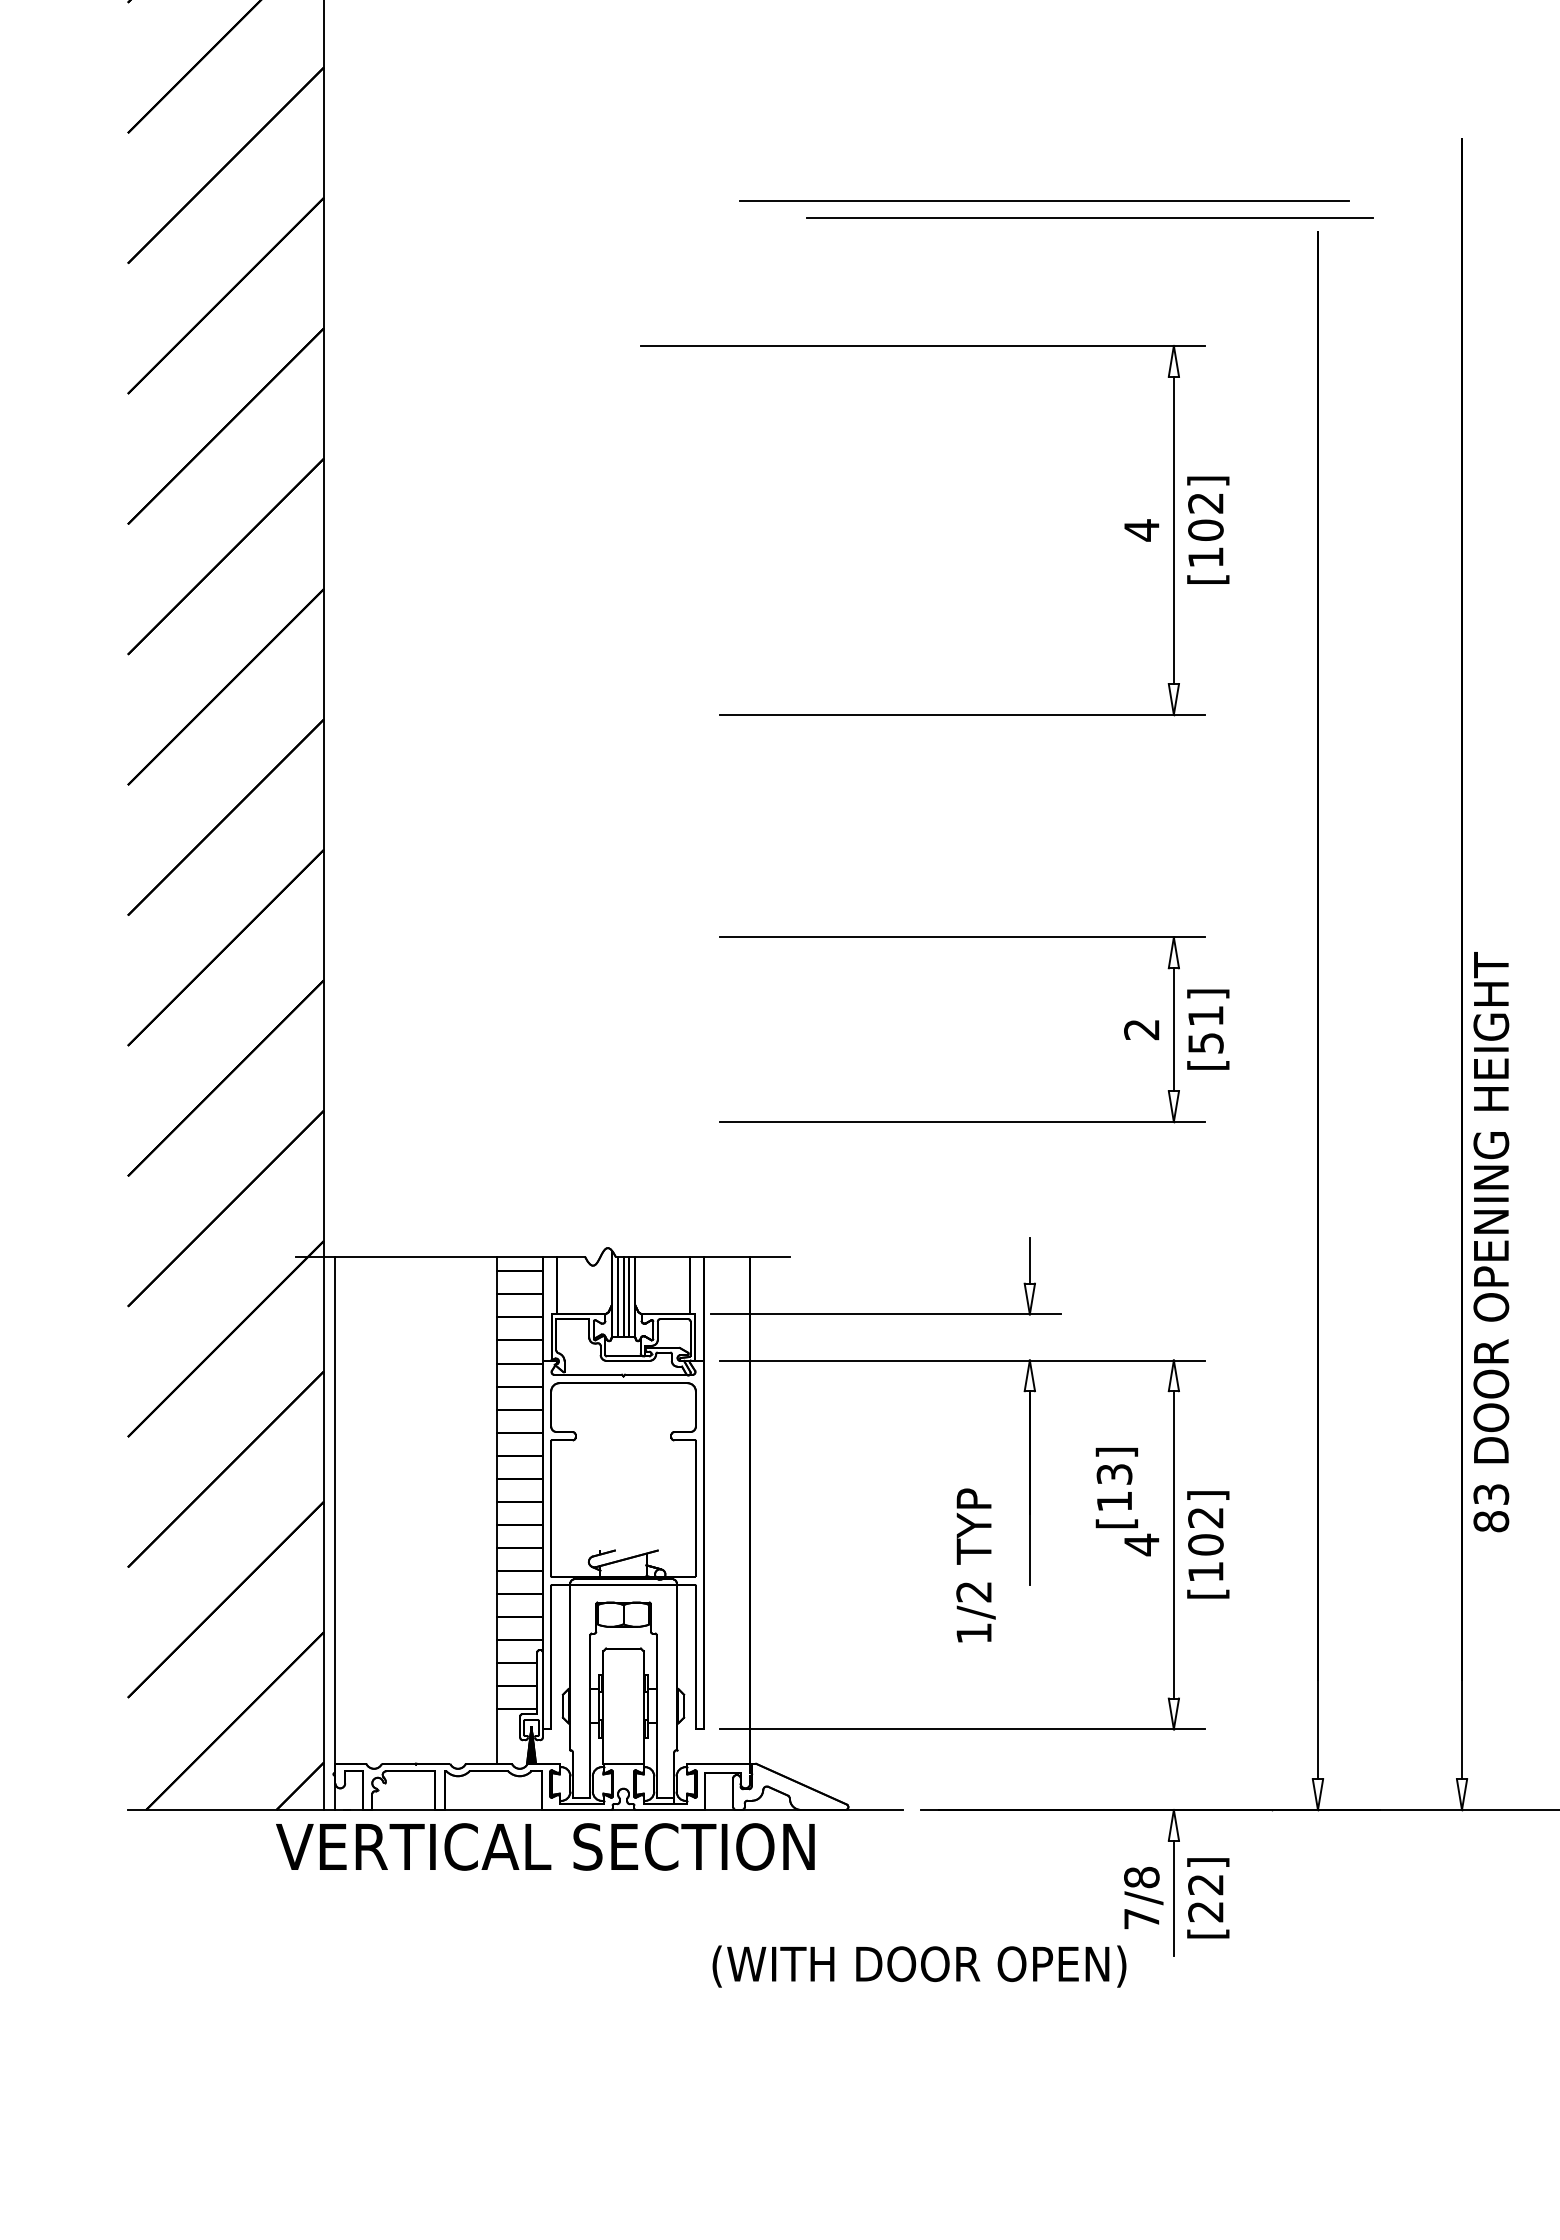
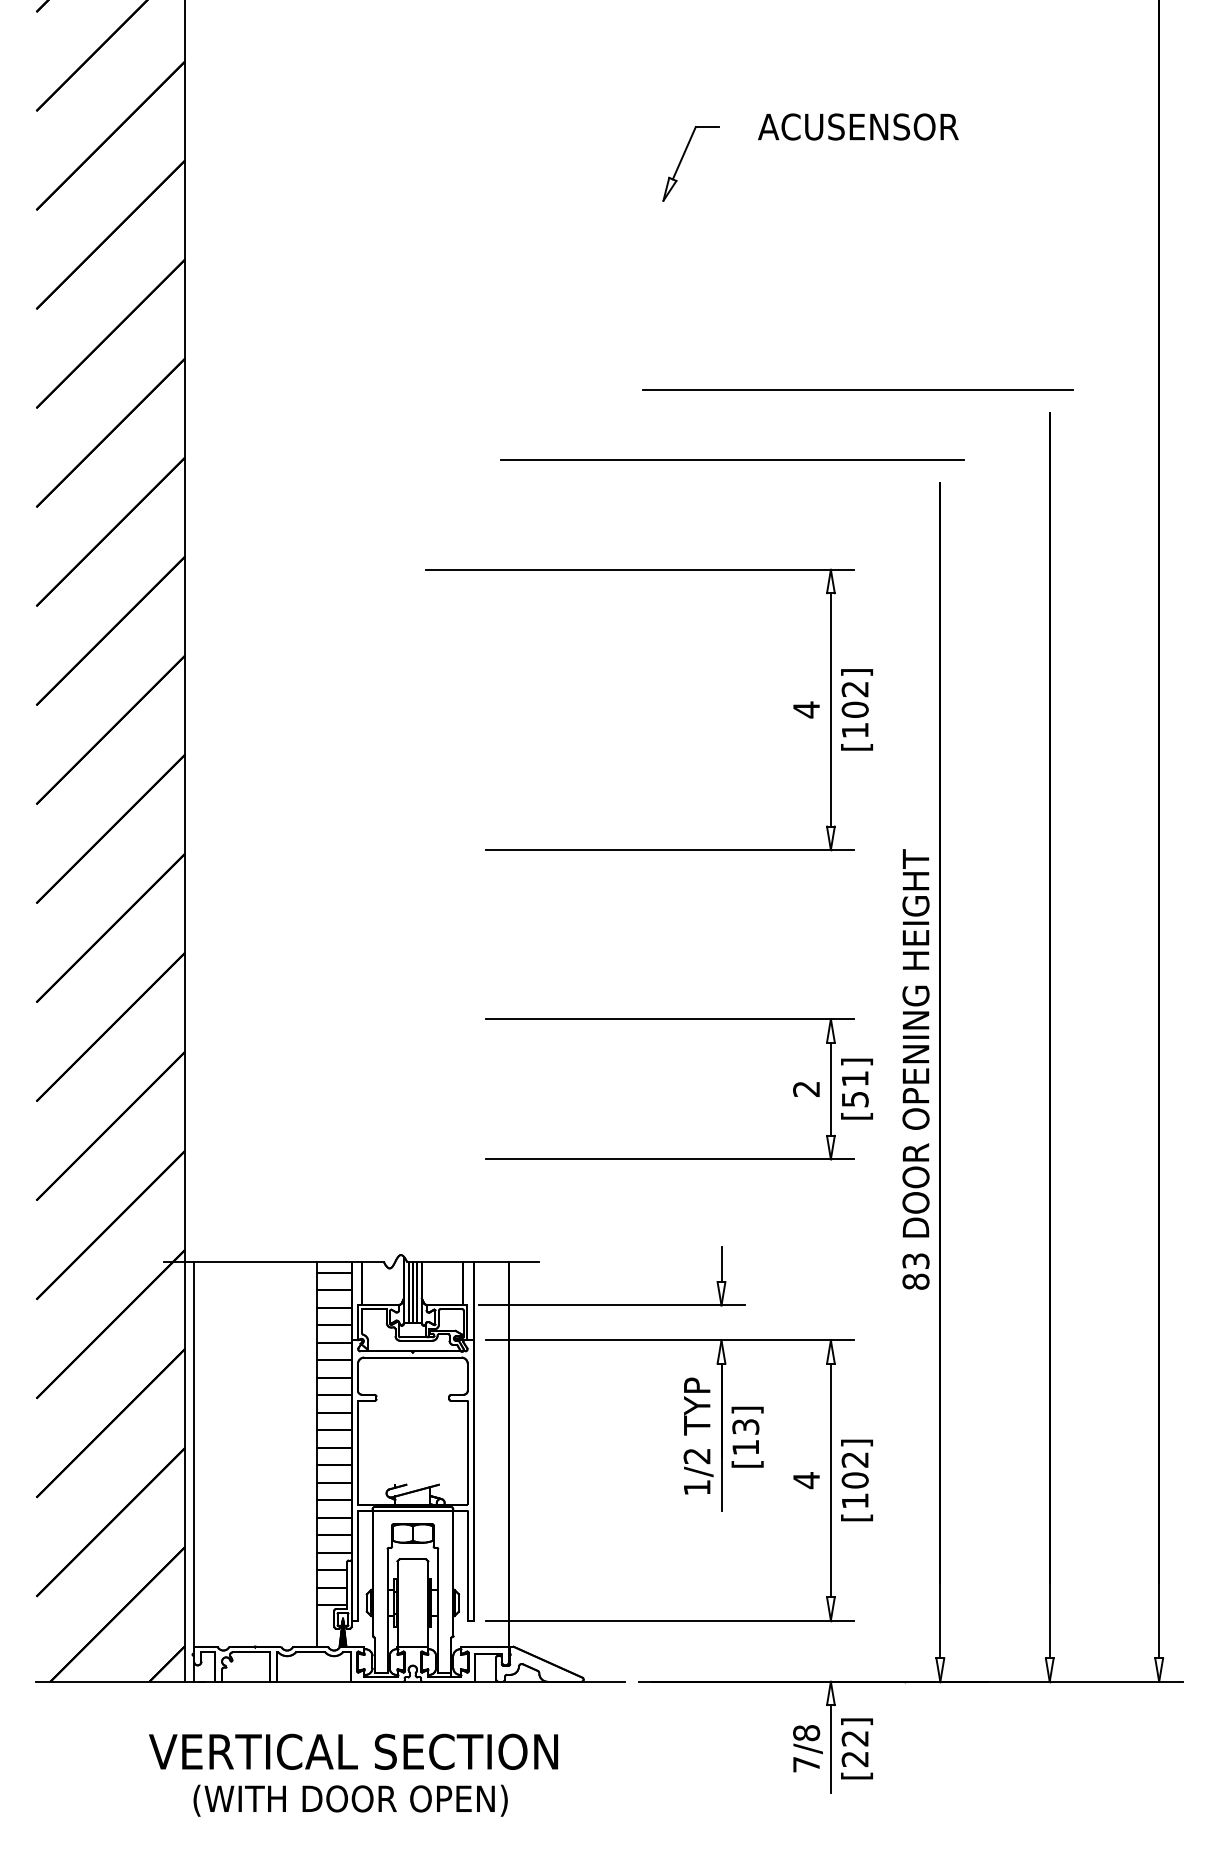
line: (1089, 217) -> (857, 389), moved
text: (1490, 1242) -> (915, 1069), moved
text: (1116, 1487) -> (747, 1436), moved
text: (975, 1564) -> (698, 1435), moved
text: (545, 1846) -> (353, 1751), moved
text: (919, 1966) -> (350, 1800), moved

